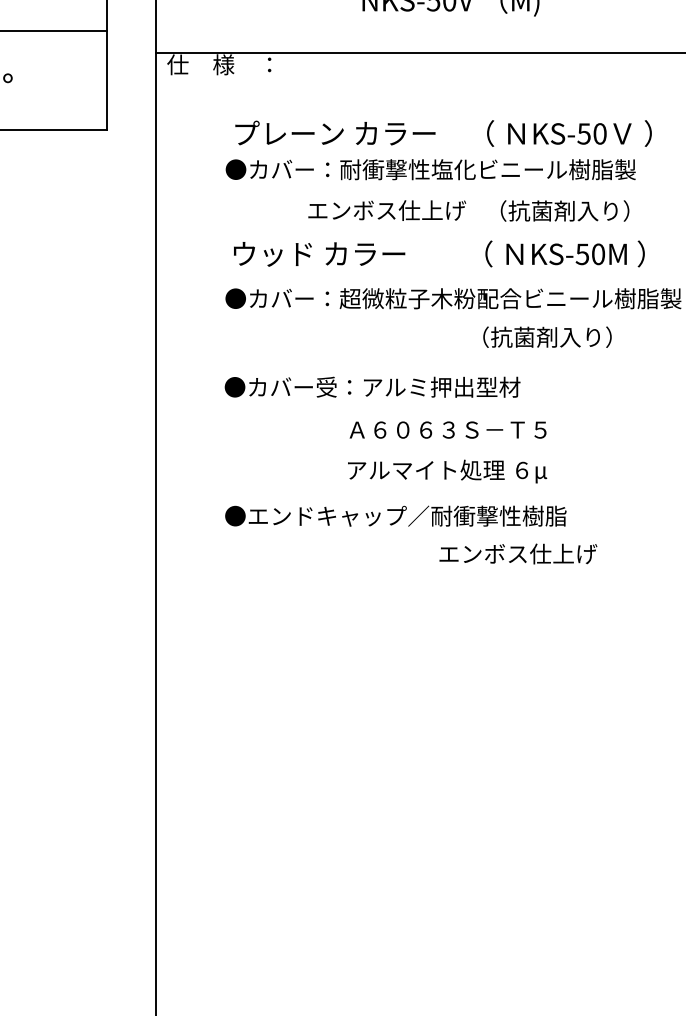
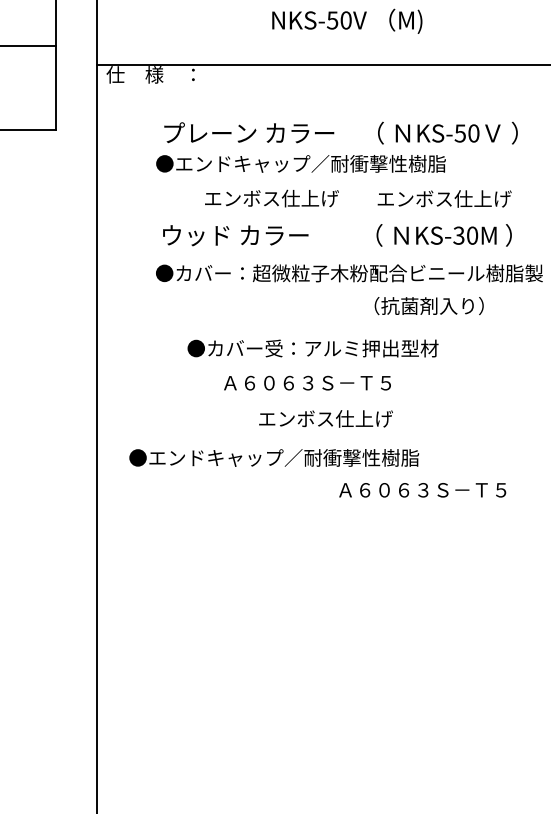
text: (442, 169) -> (340, 163), ●カバー：耐衝撃性塩化ビニール樹脂製 -> ●エンドキャップ／耐衝撃性樹脂
text: (387, 210) -> (272, 198), moved
text: (565, 210) -> (444, 198), （抗菌剤入り） -> エンボス仕上げ
text: (582, 253) -> (458, 234), KS-50M -> KS-30M
text: (372, 386) -> (312, 347), moved
text: (447, 429) -> (307, 382), moved
text: (447, 471) -> (344, 420), アルマイト処理 ６μ -> エンボス仕上げ
text: (395, 515) -> (273, 457), moved
text: (538, 553) -> (421, 489), エンボス仕上げ -> Ａ６０６３Ｓ－Ｔ５

